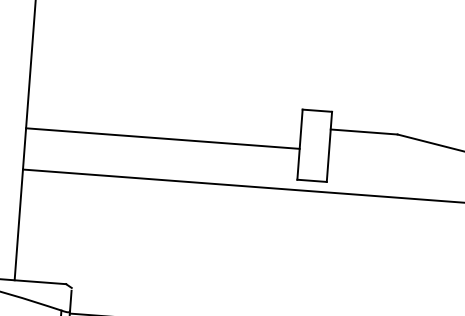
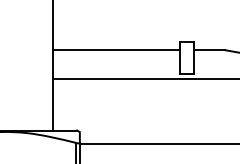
line: (162, 139) -> (116, 50), moved

